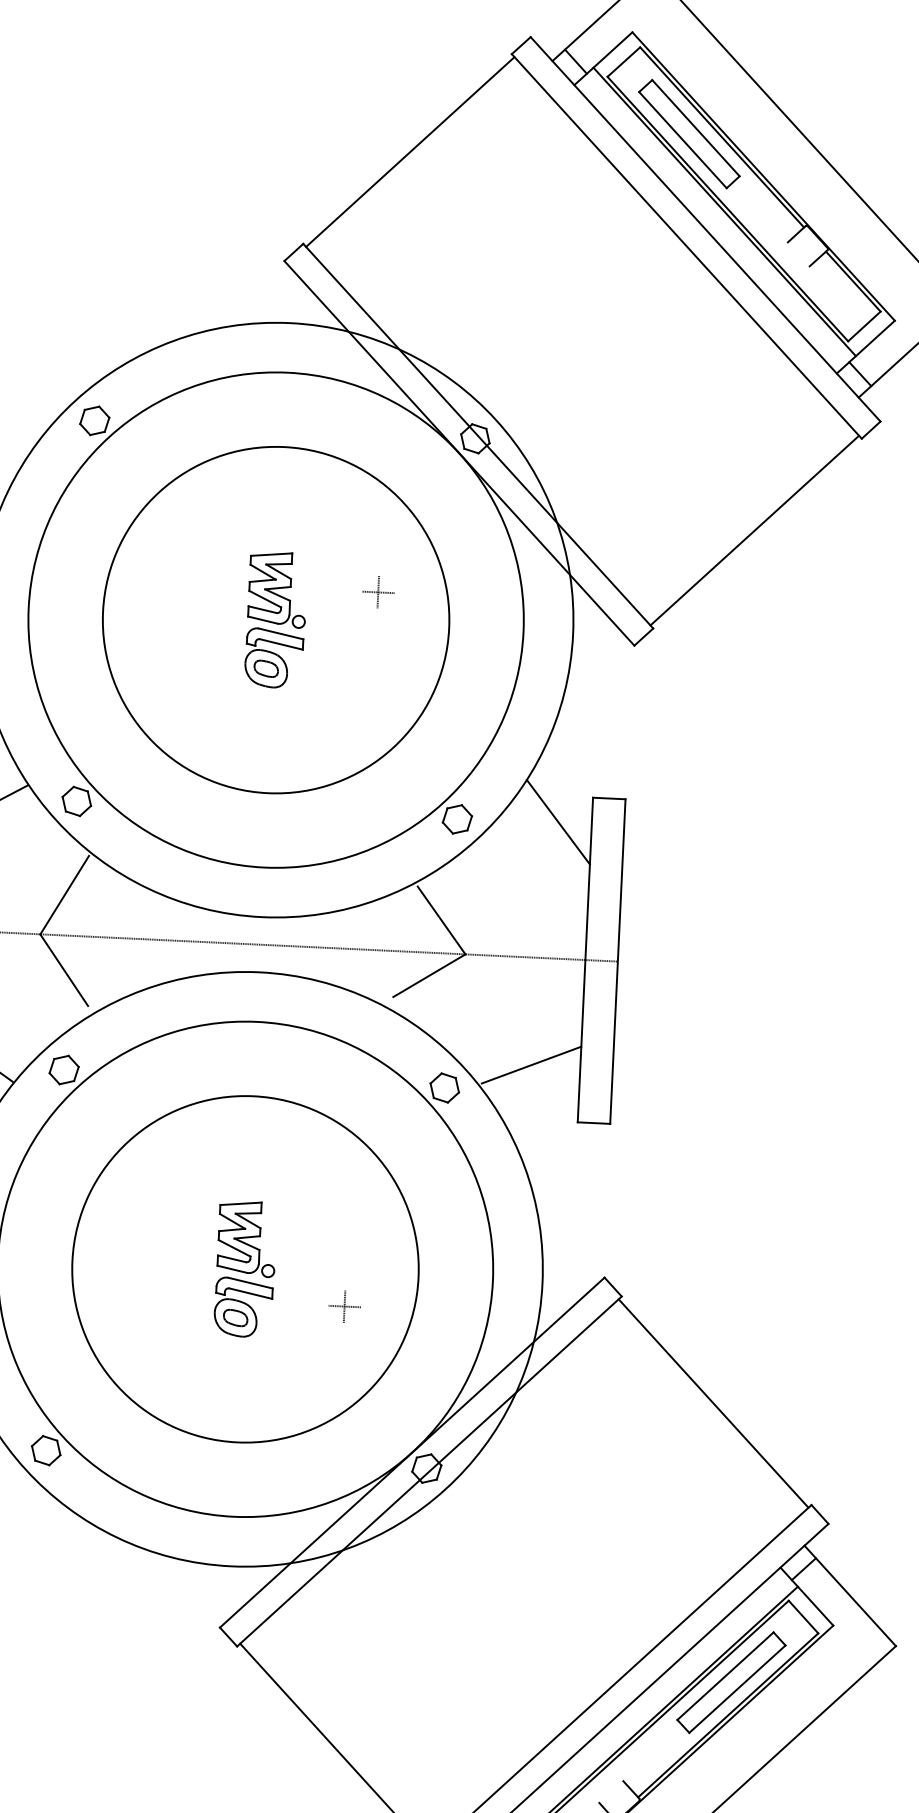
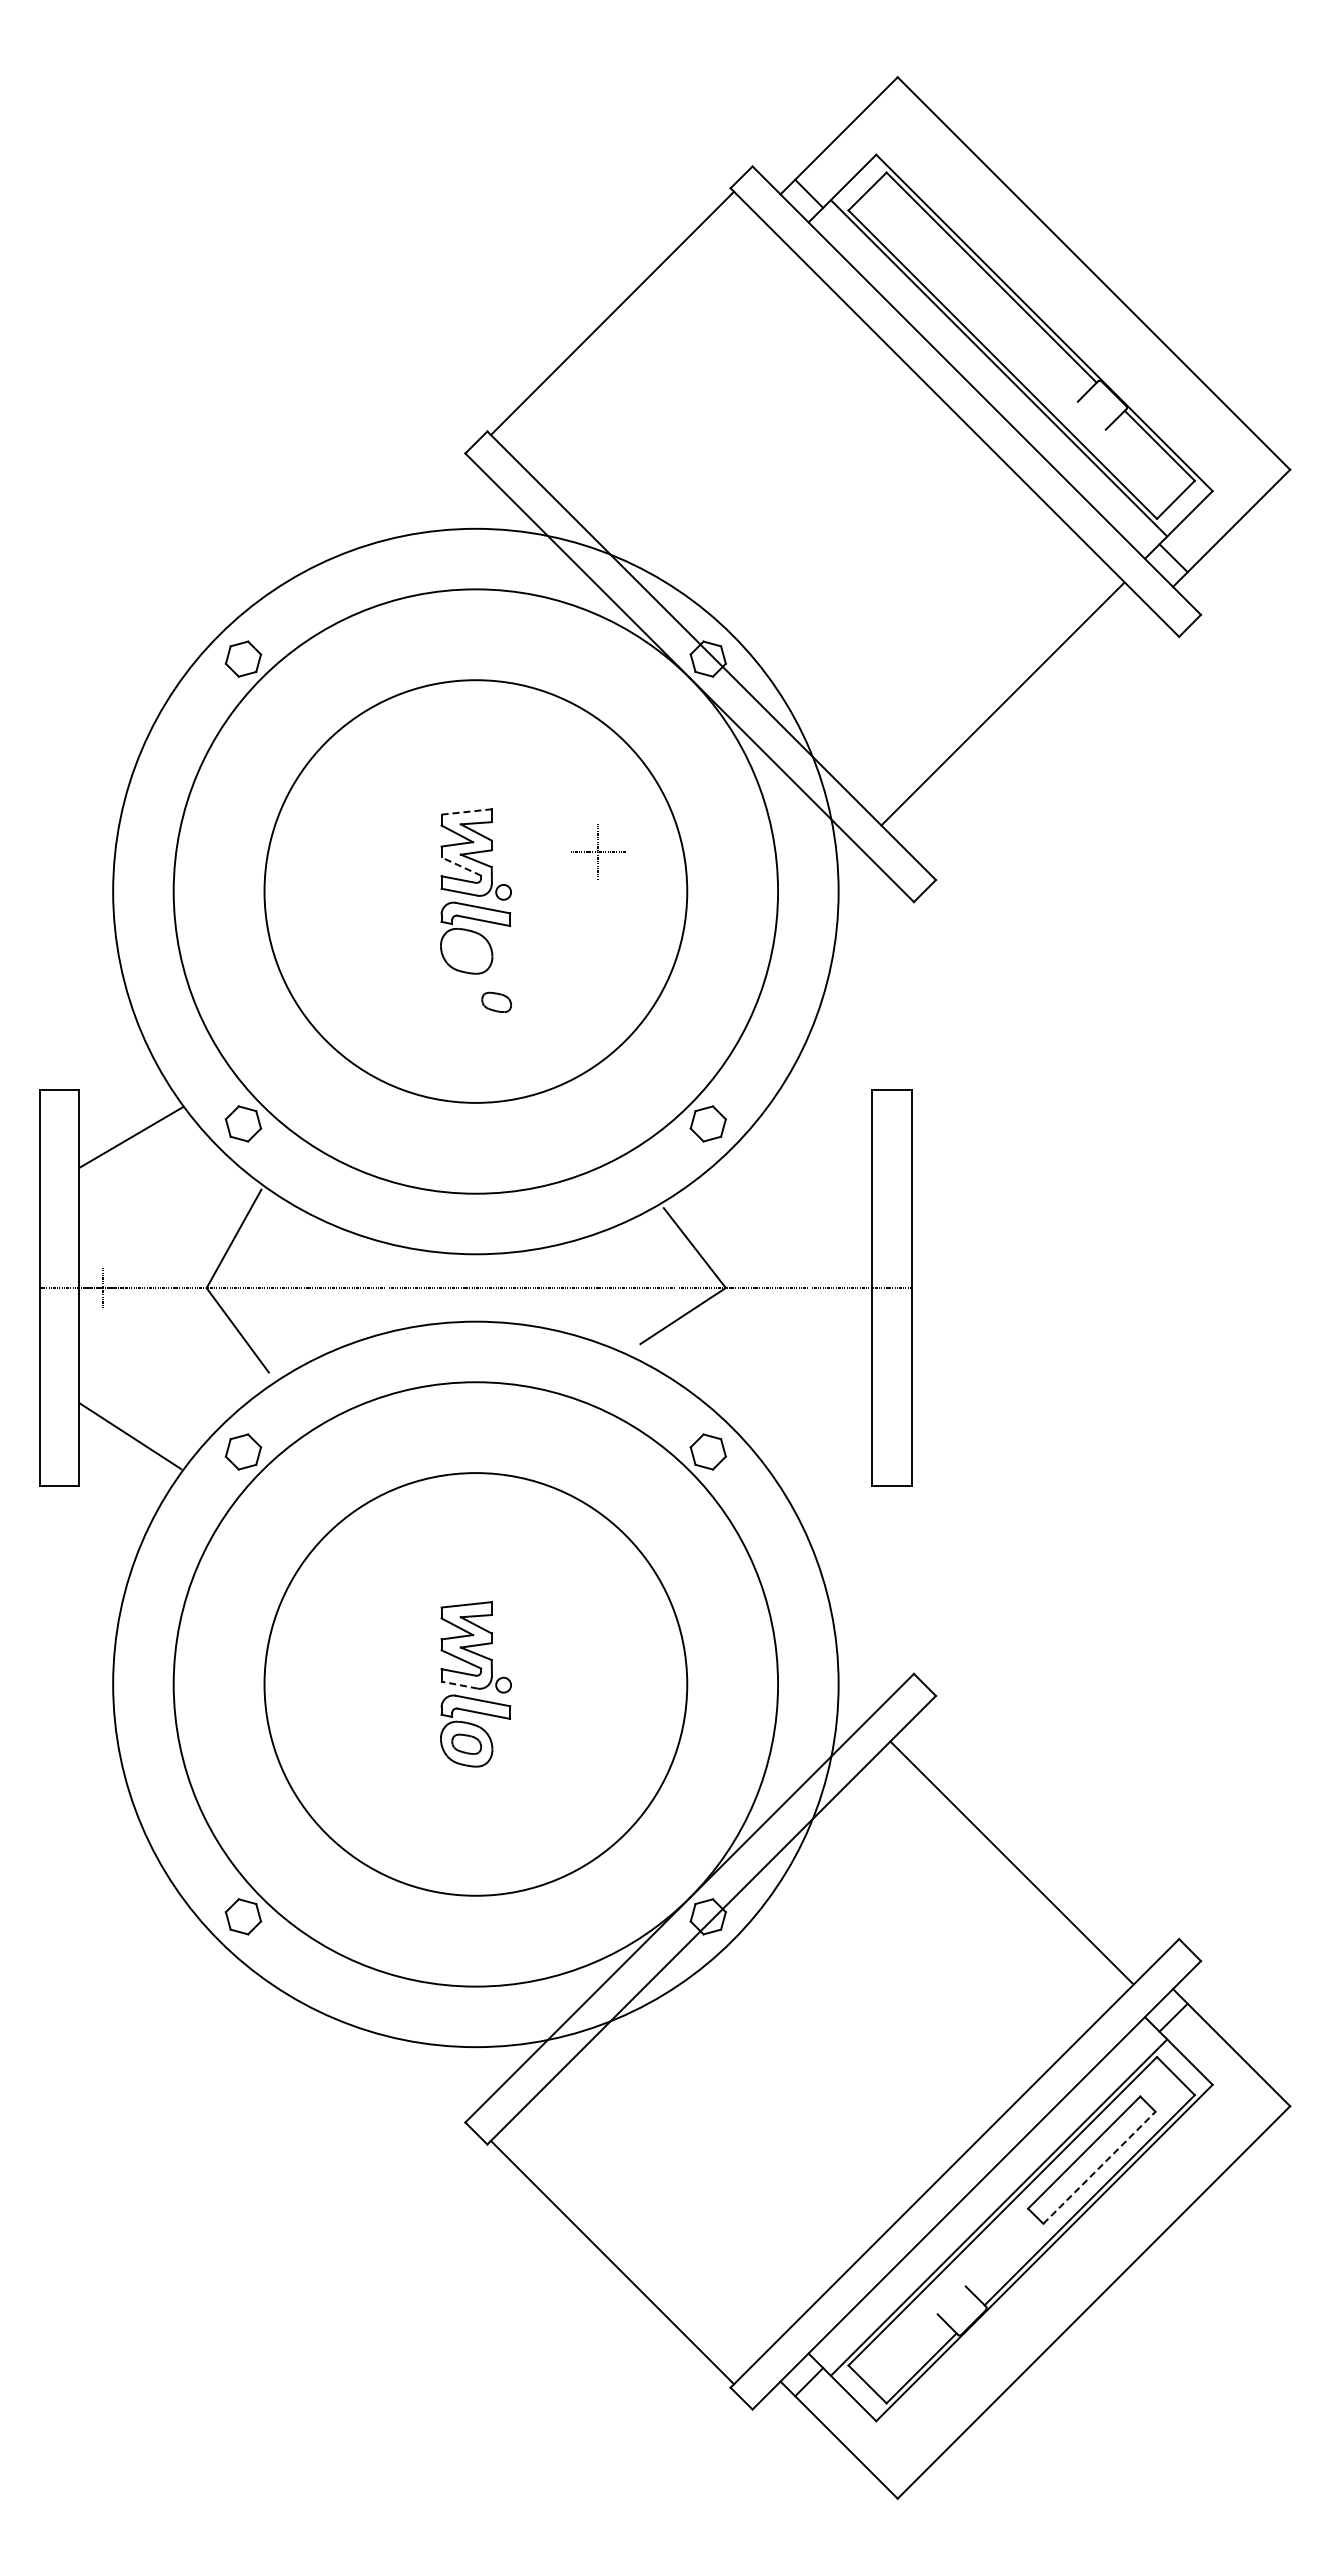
part: (689, 134) -> (951, 275), removed
line: (754, 530) -> (1002, 703), moved
line: (272, 554) -> (467, 811), solid -> dashed
part: (378, 592) -> (599, 851), size x1.4
line: (265, 599) -> (461, 866), solid -> dashed
part: (266, 668) -> (496, 1001), moved
line: (558, 822) -> (831, 1121), removed
line: (531, 1064) -> (812, 1418), removed
line: (232, 1269) -> (459, 1685), solid -> dashed
part: (345, 1306) -> (599, 1723), removed
line: (713, 1403) -> (1011, 1862), moved
line: (737, 1688) -> (1099, 2167), solid -> dashed

